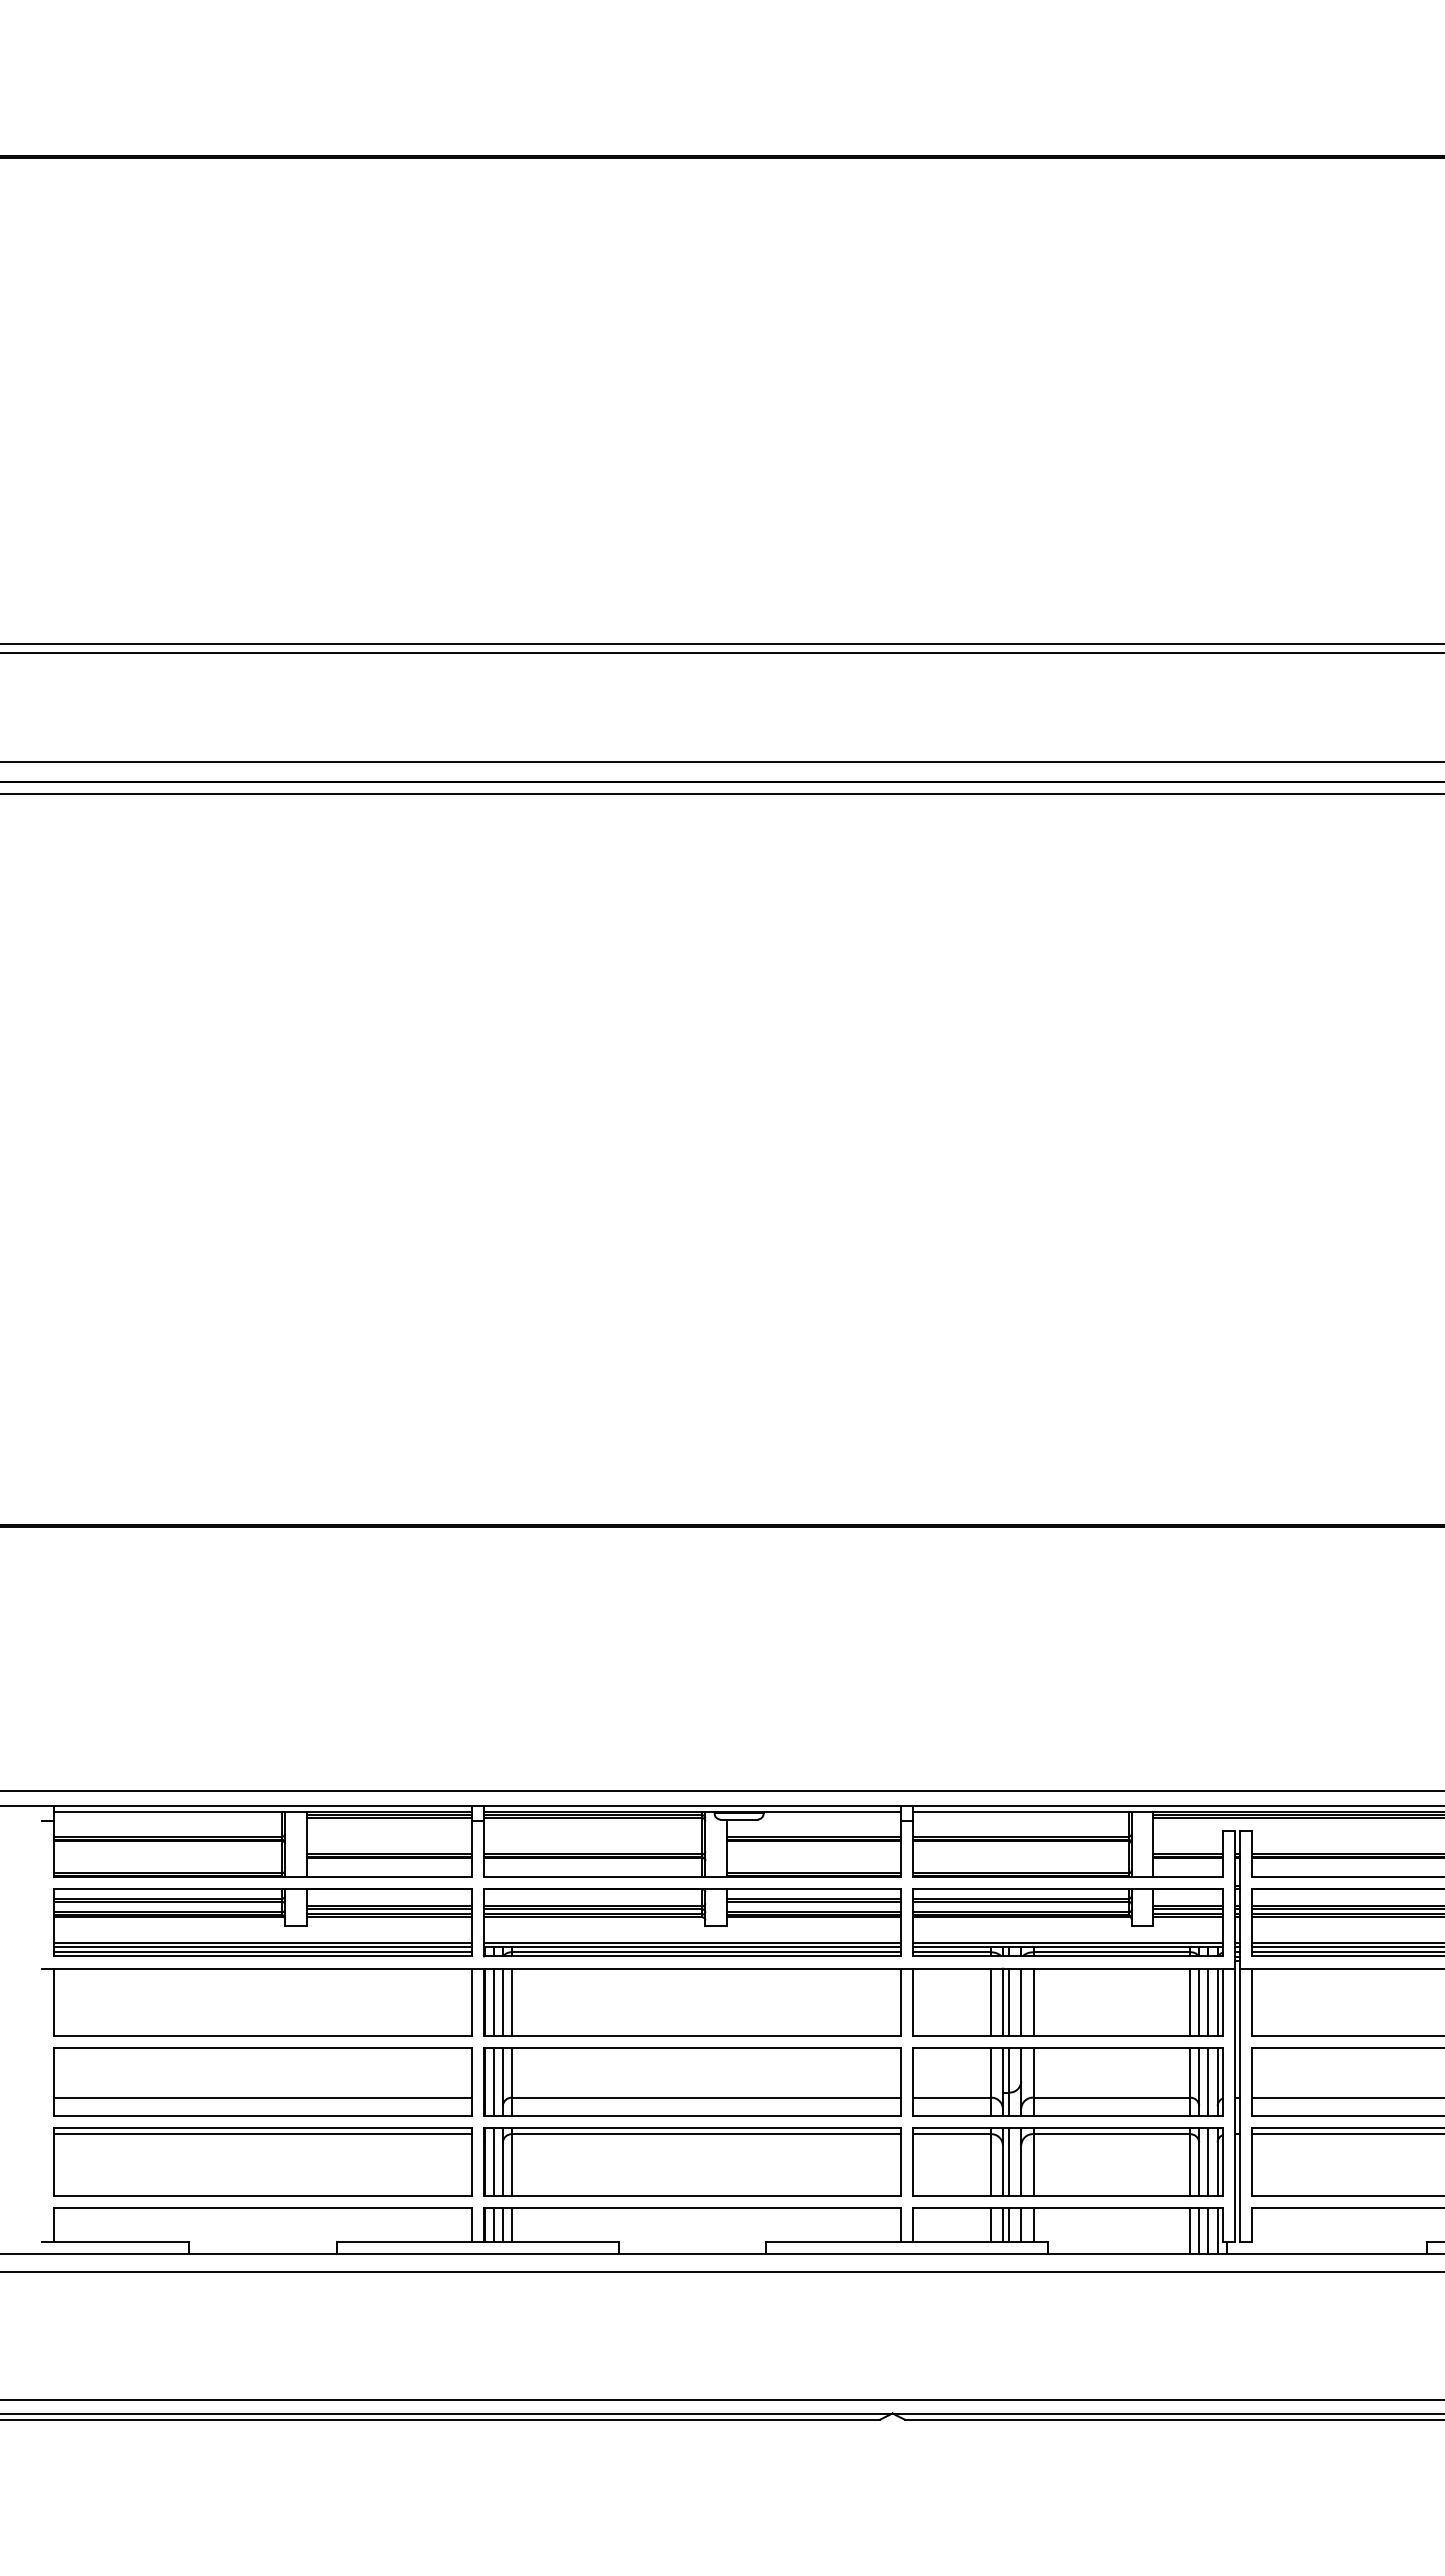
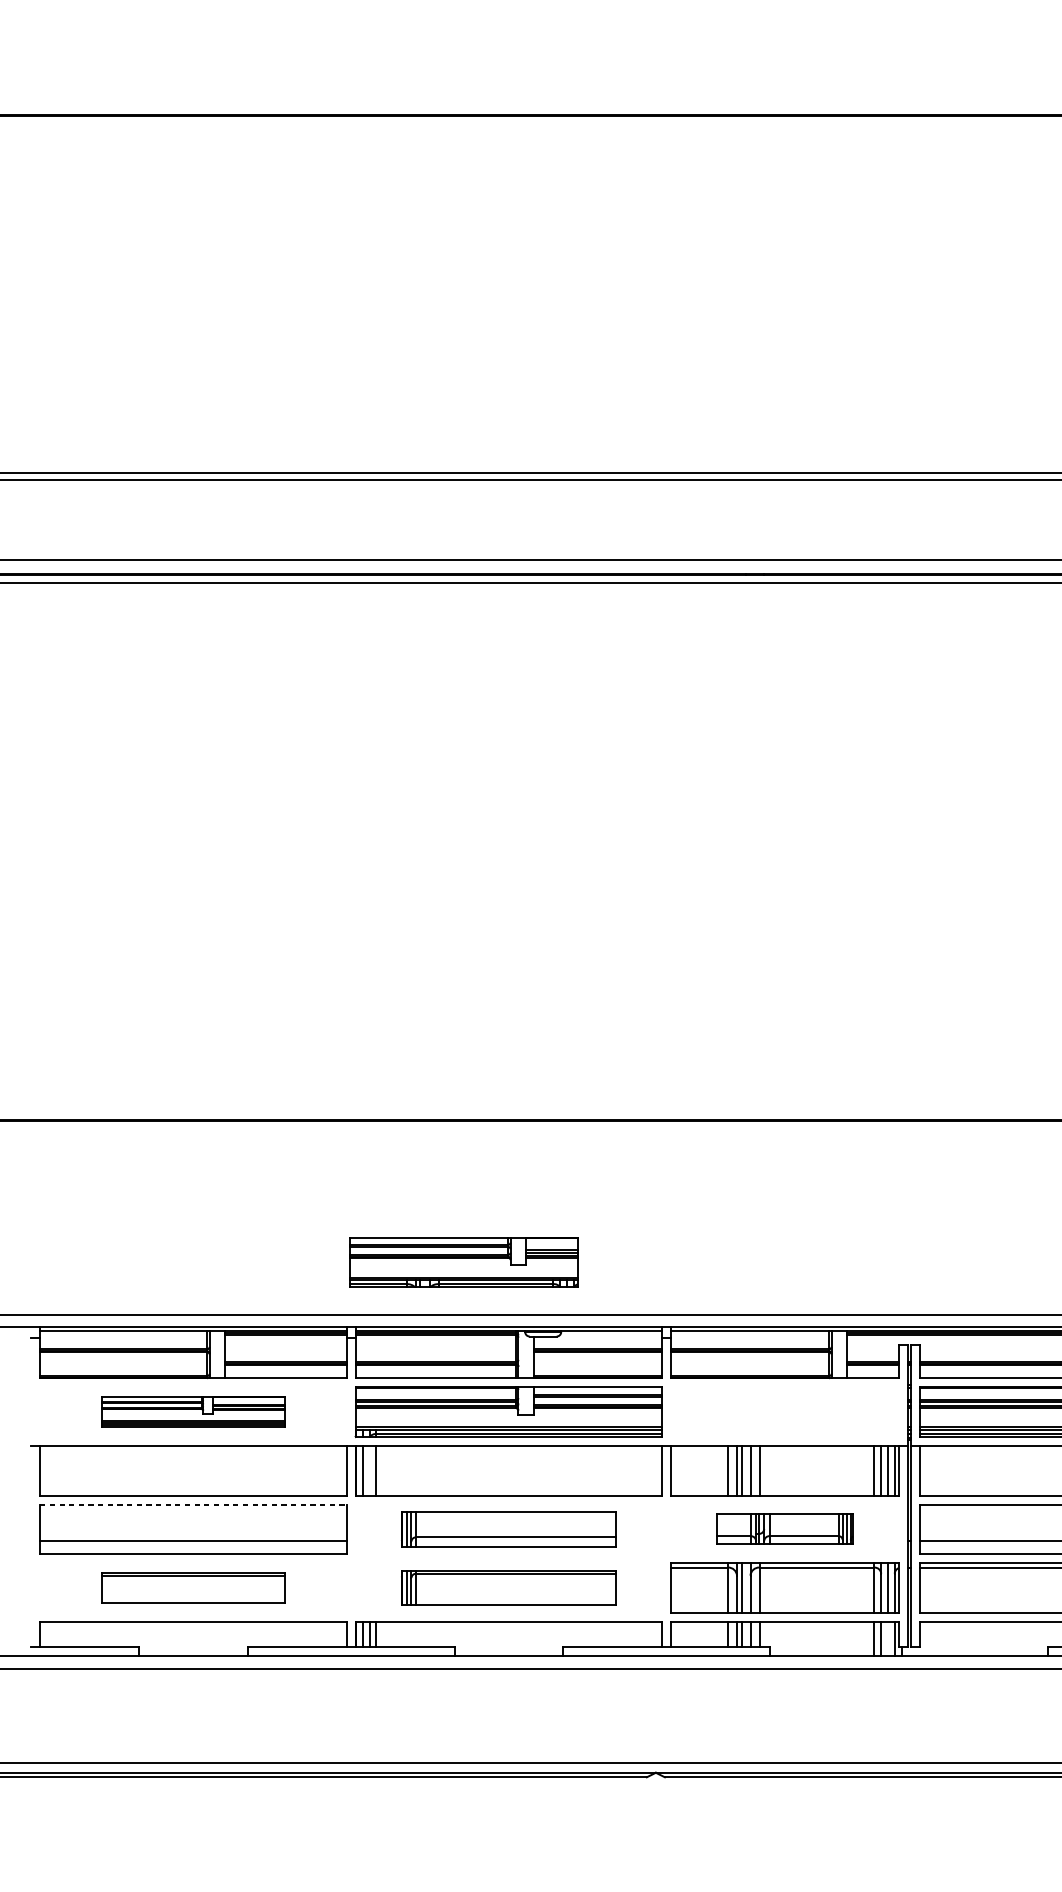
part: (262, 1922) -> (193, 1412), size x0.6
part: (1067, 1922) -> (463, 1262), moved
line: (502, 2002) -> (369, 1470), removed
line: (263, 2048) -> (193, 1504), solid -> dashed
part: (692, 2081) -> (508, 1528), size x0.7
part: (1067, 2081) -> (784, 1528), size x0.6
part: (262, 2161) -> (193, 1587), size x0.6
part: (692, 2161) -> (508, 1587), size x0.7
line: (1208, 2230) -> (888, 1638), removed

